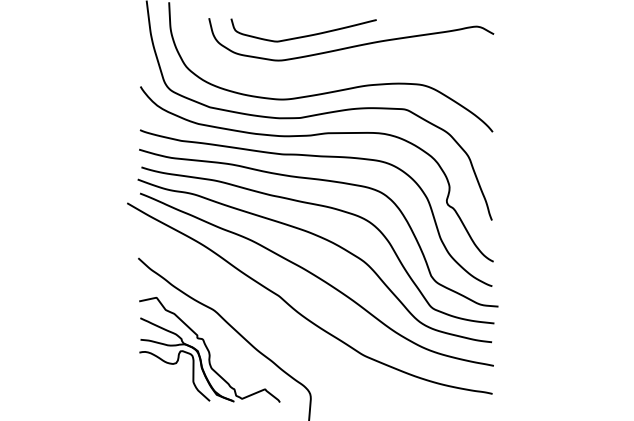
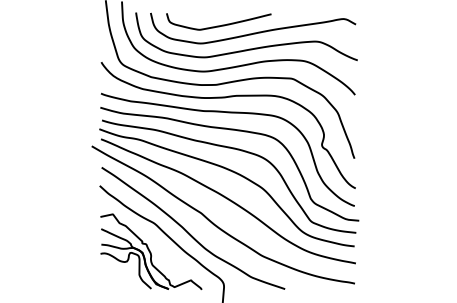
curve: (346, 67) -> (249, 48), added
curve: (262, 322) -> (189, 232), added

